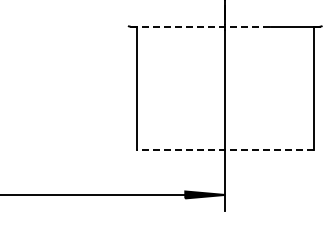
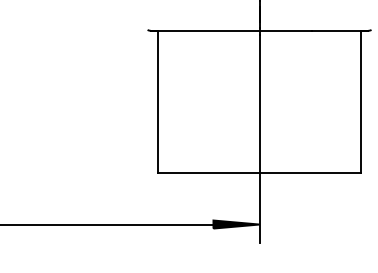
line: (200, 26) -> (231, 30), dashed -> solid
line: (224, 149) -> (258, 172), dashed -> solid

